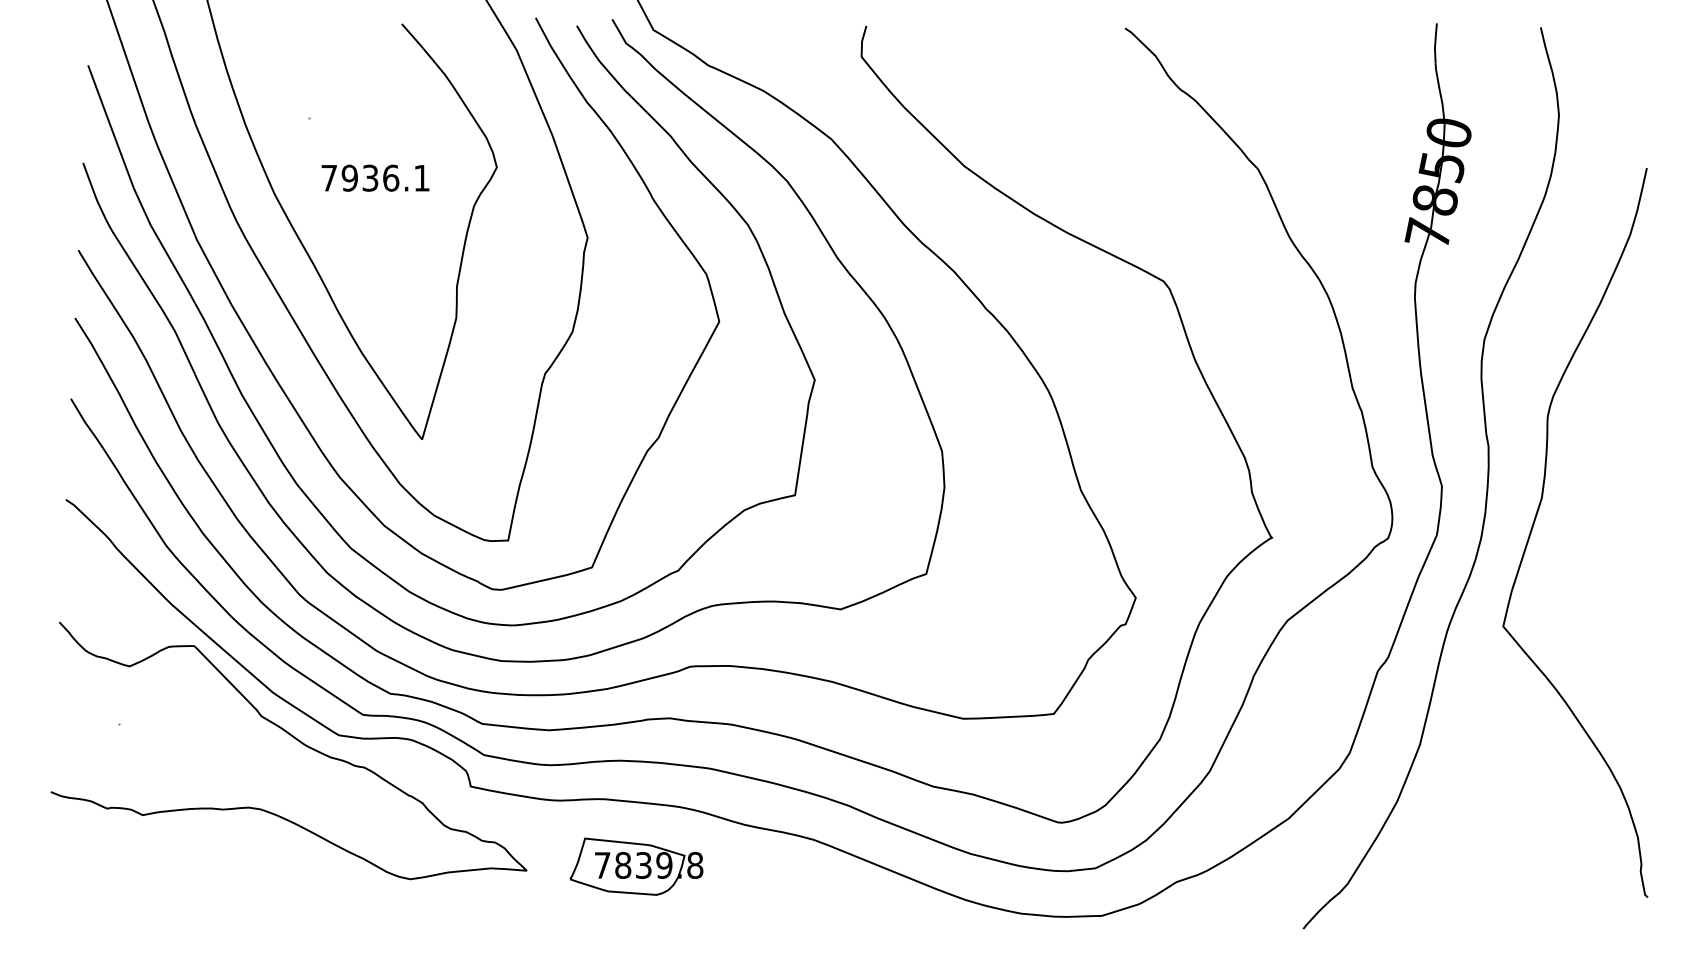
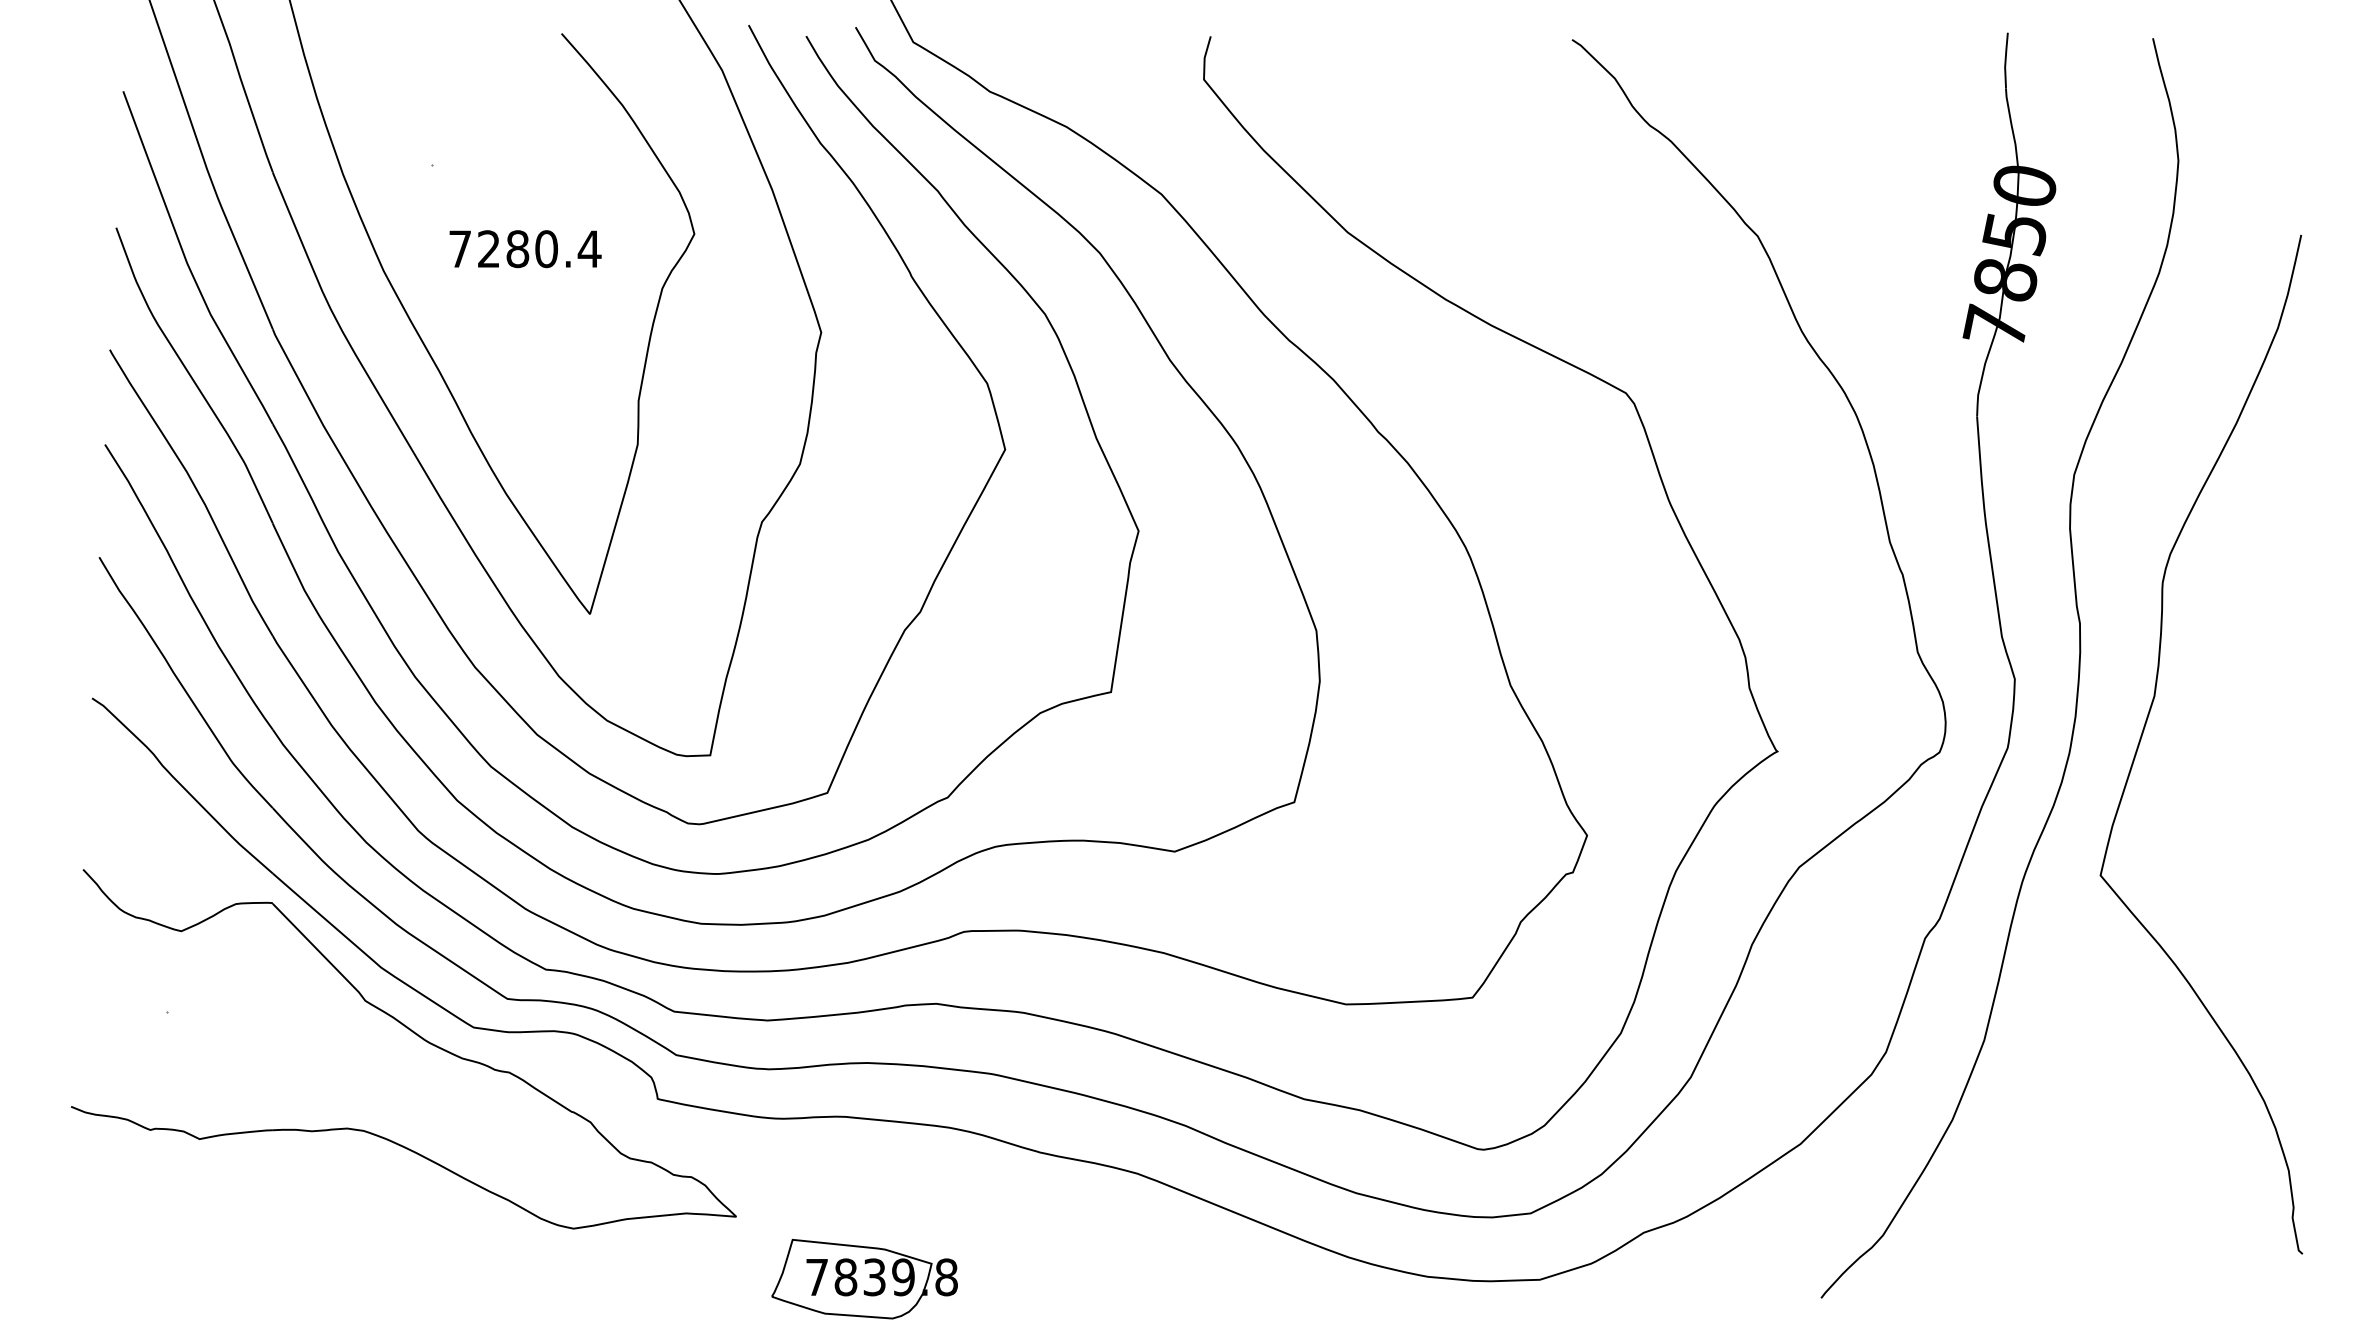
text: (386, 178) -> (539, 249), 7936.1 -> 7280.4
part: (636, 866) -> (864, 1278), moved

